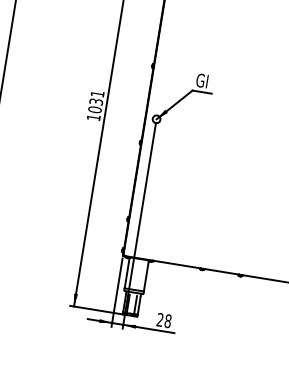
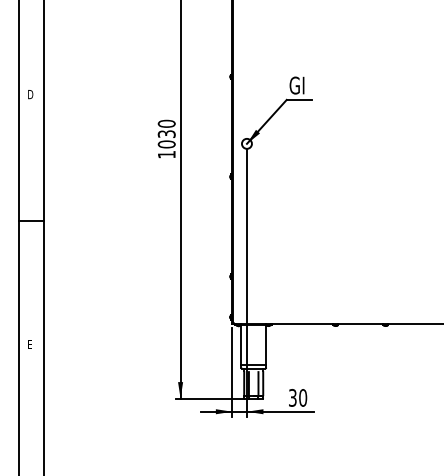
text: (97, 93) -> (166, 123), 1031 -> 1030
text: (164, 320) -> (298, 397), 28 -> 30

